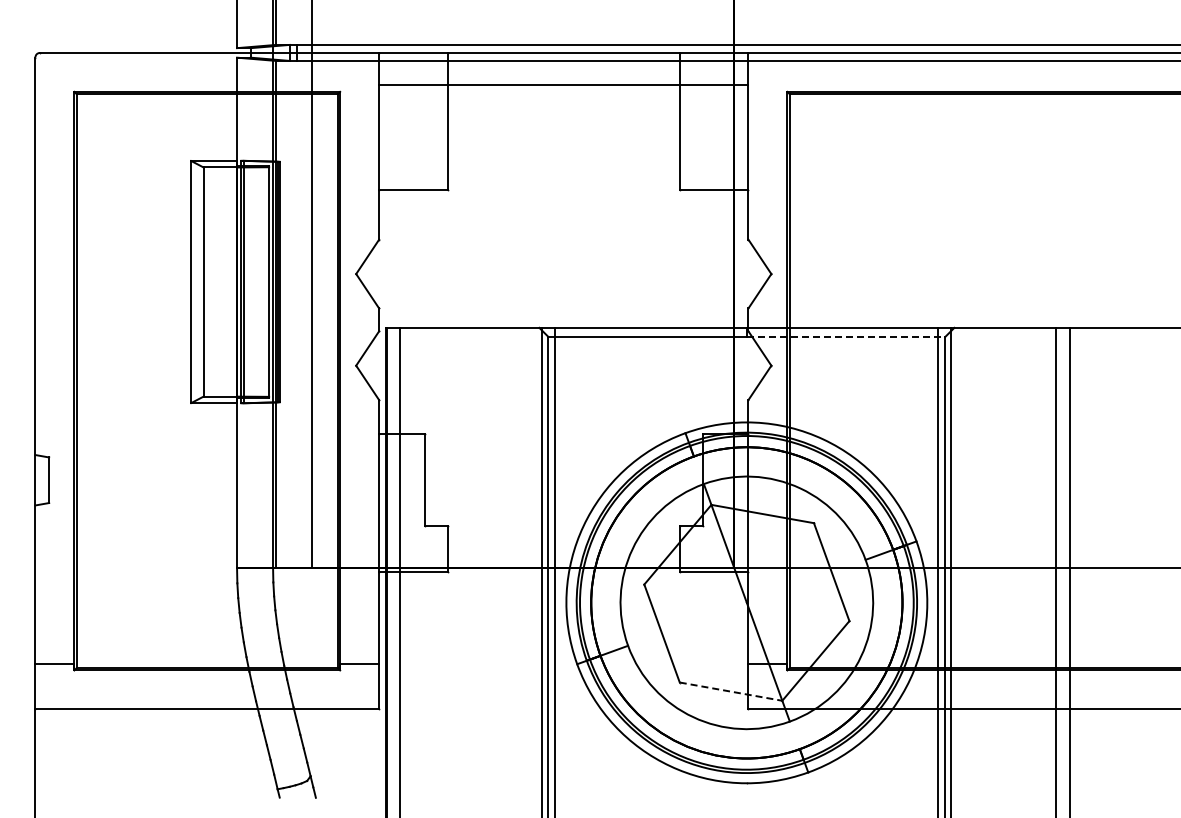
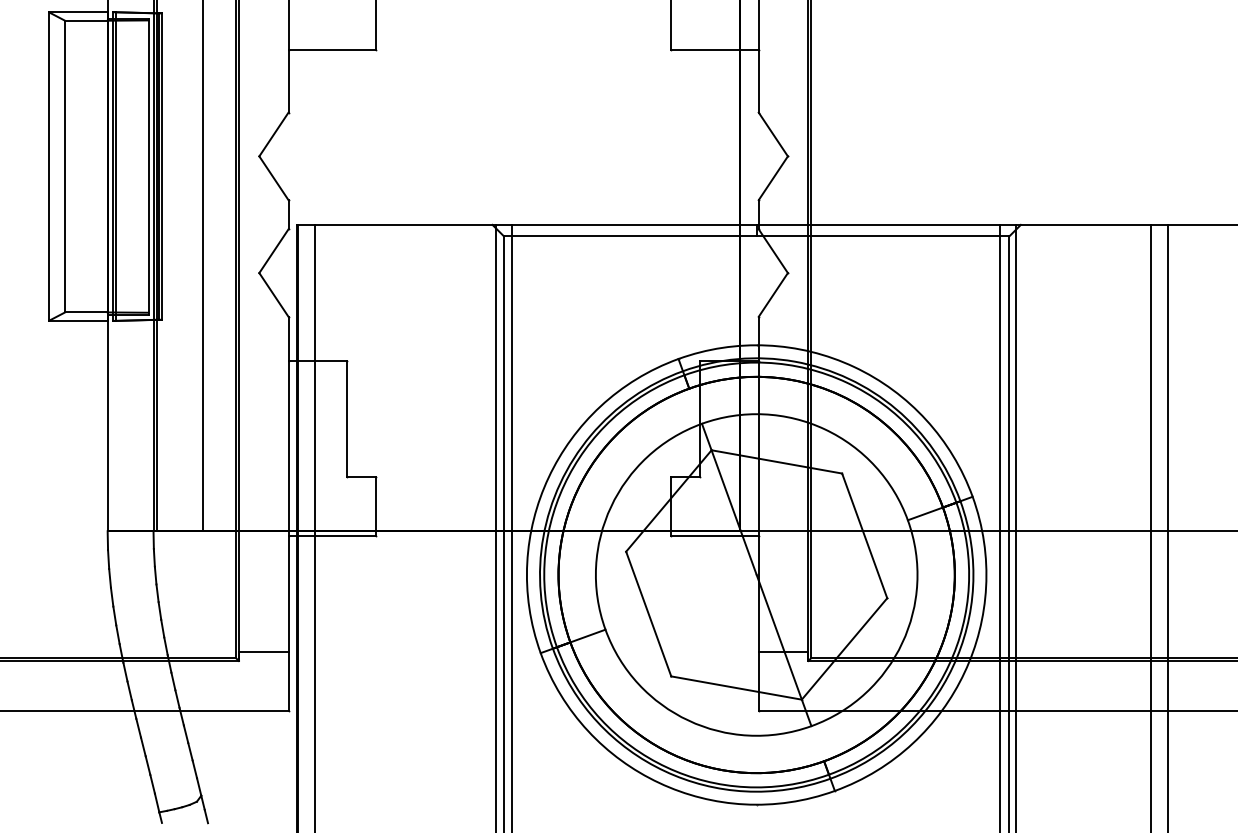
line: (846, 336) -> (883, 235), dashed -> solid
line: (731, 691) -> (737, 687), dashed -> solid

